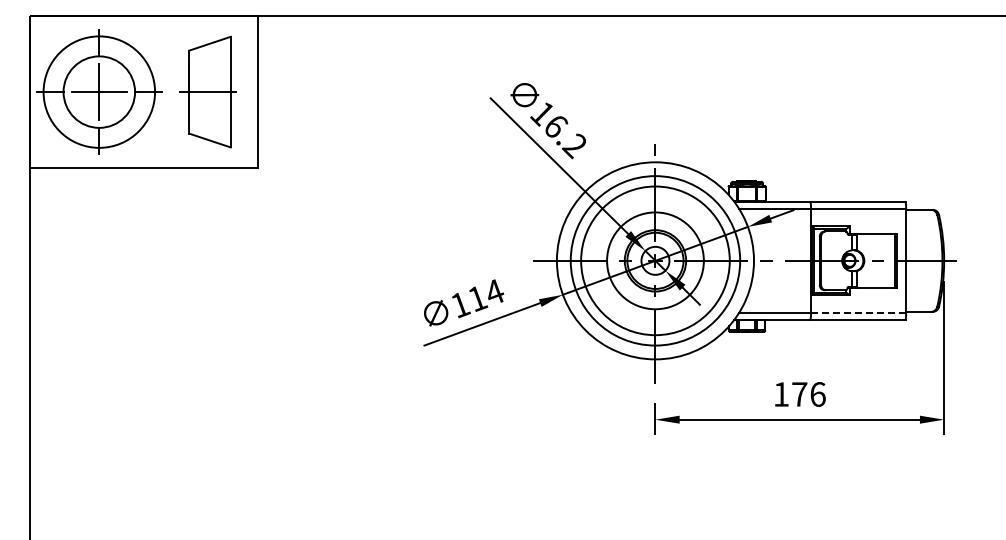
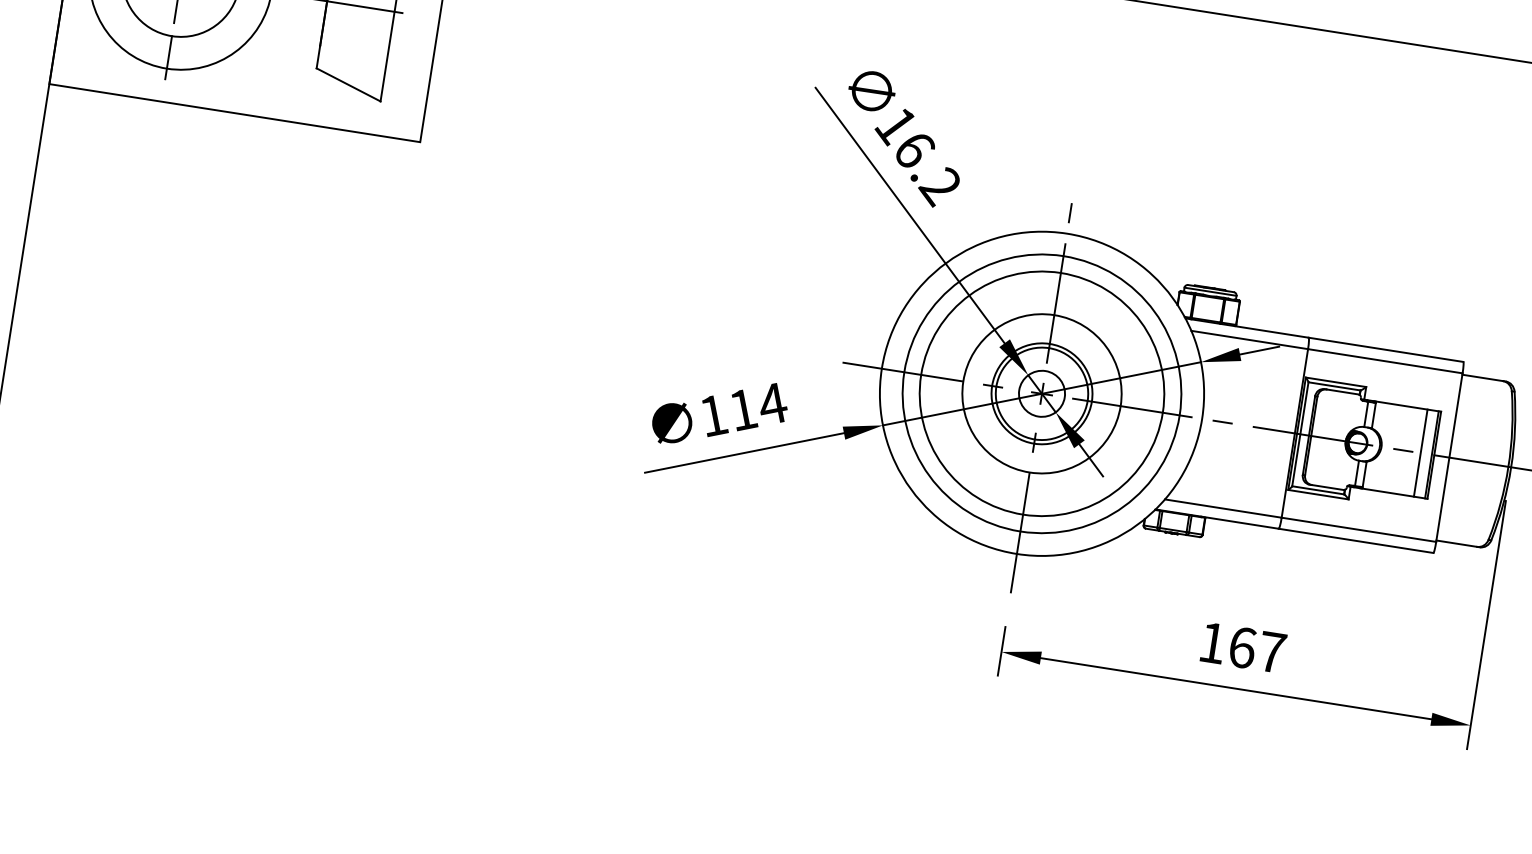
line: (888, 260) -> (1420, 452), added
line: (858, 312) -> (1358, 529), dashed -> solid
text: (808, 394) -> (1256, 649), 176 -> 167

